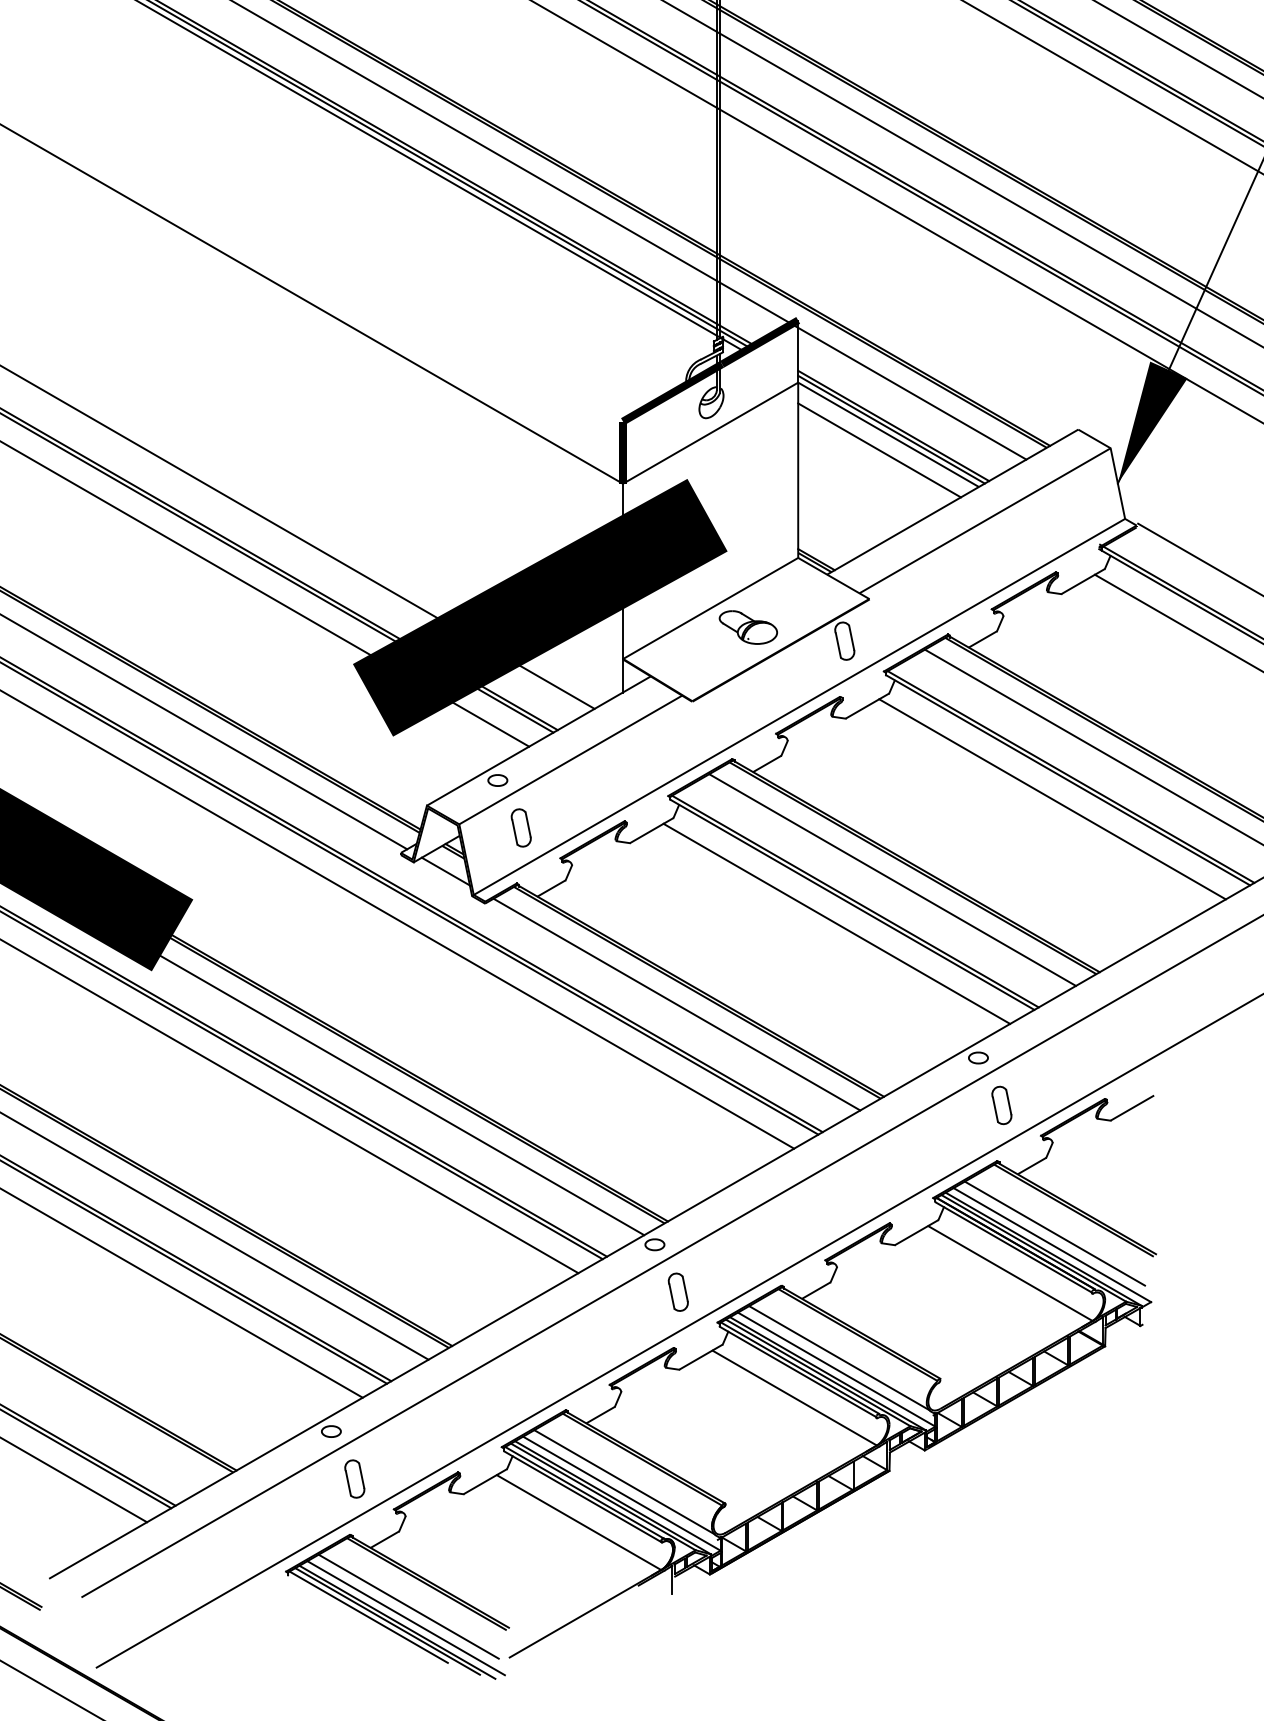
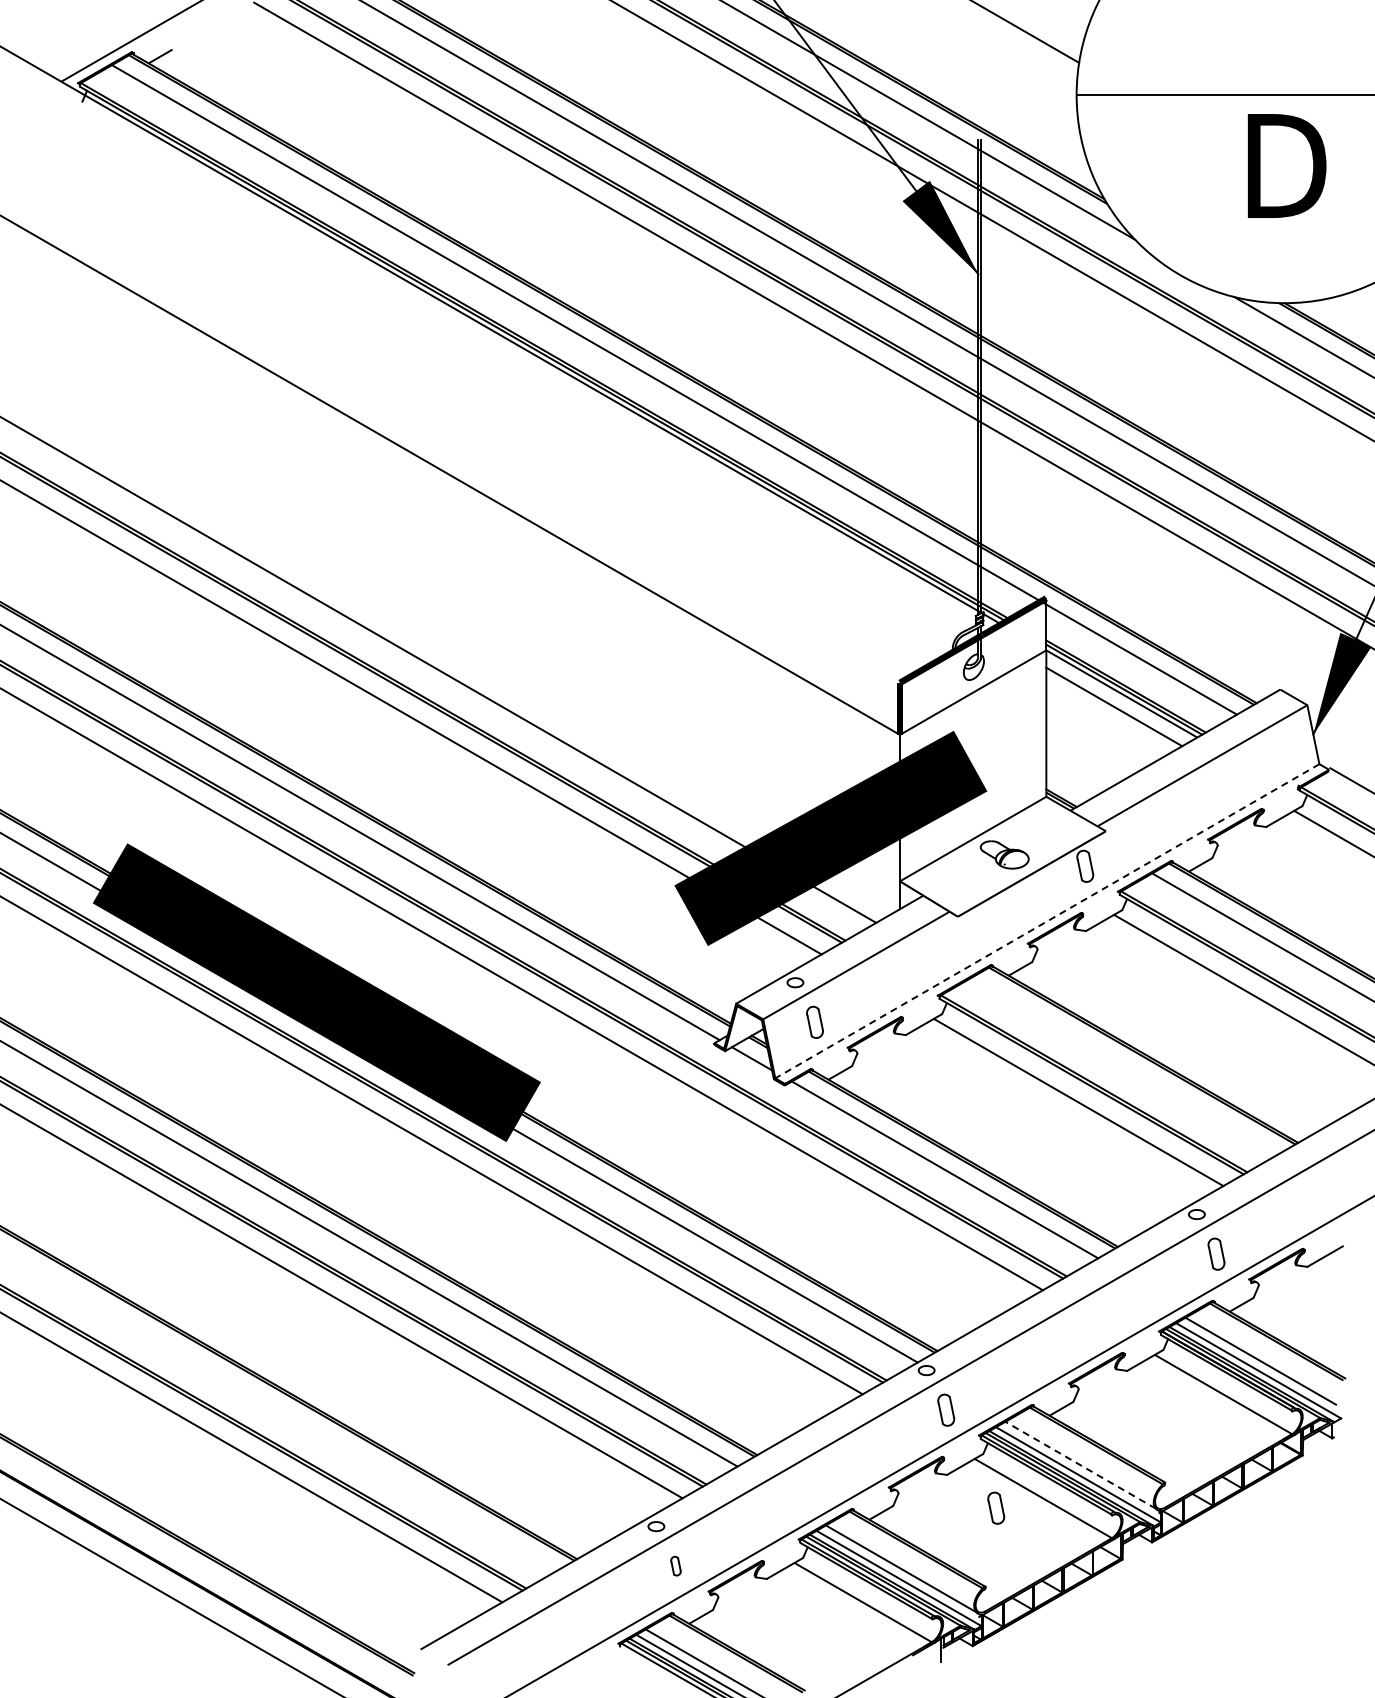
line: (798, 707) -> (1046, 921), solid -> dashed
line: (892, 879) -> (1125, 1065), removed
line: (839, 1358) -> (1080, 1465), solid -> dashed
part: (738, 1408) -> (996, 1507), added
part: (354, 1478) -> (675, 1565), size x0.6

